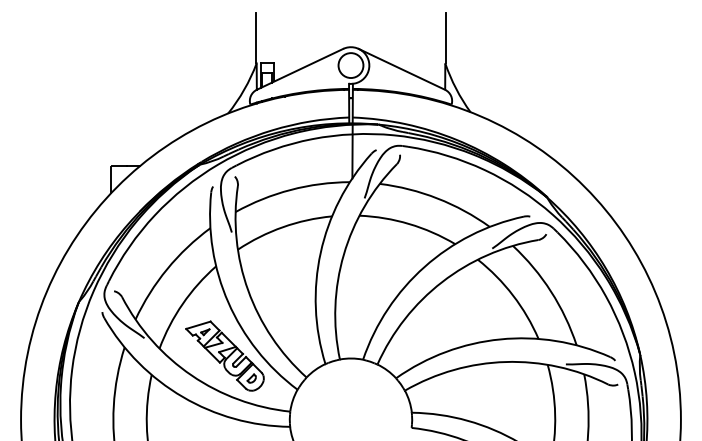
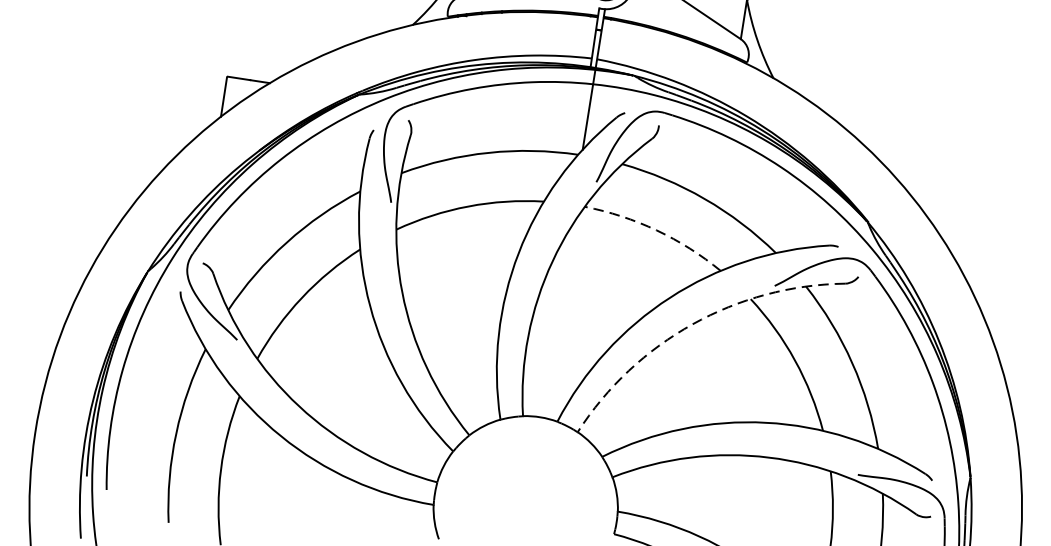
arc: (409, 223) -> (657, 229), solid -> dashed
arc: (442, 282) -> (693, 324), solid -> dashed
part: (224, 355) -> (352, 383), removed

